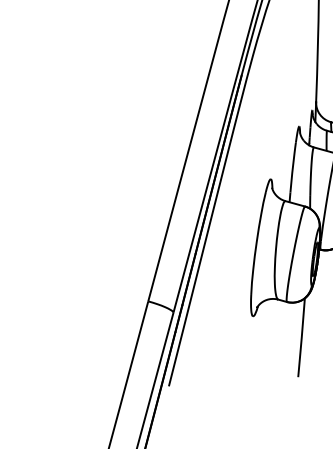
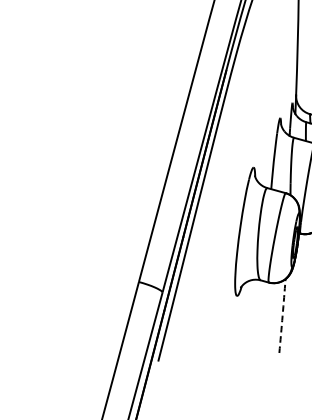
arc: (301, 337) -> (282, 315), solid -> dashed

